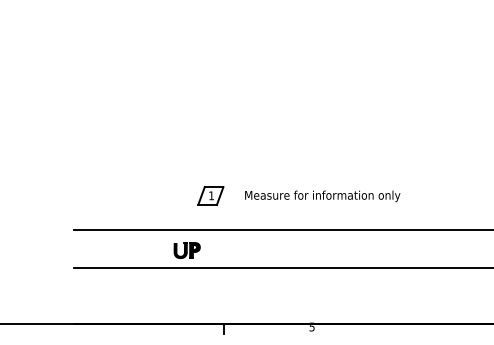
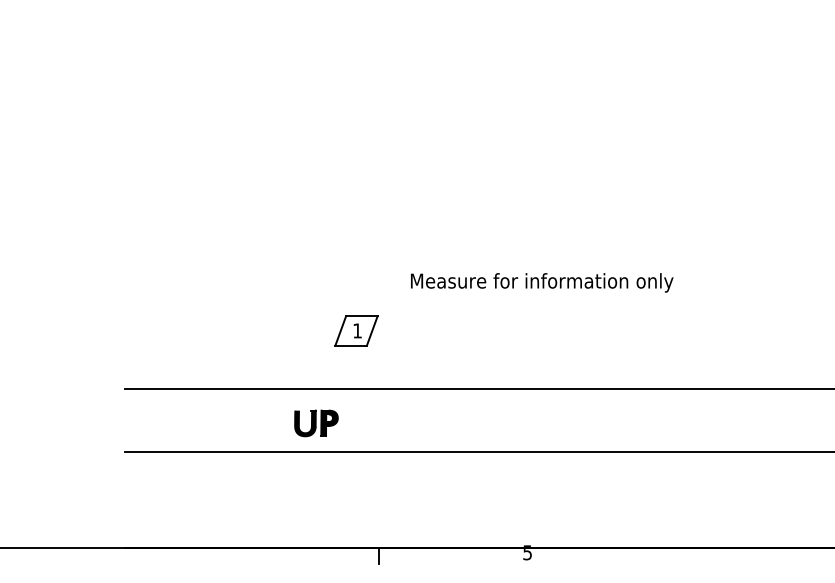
text: (322, 196) -> (541, 283), moved

